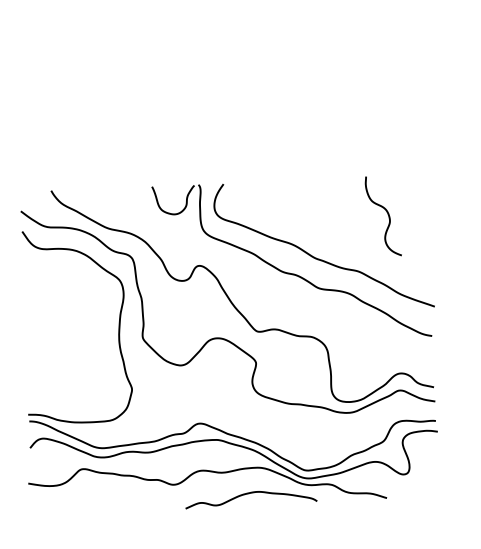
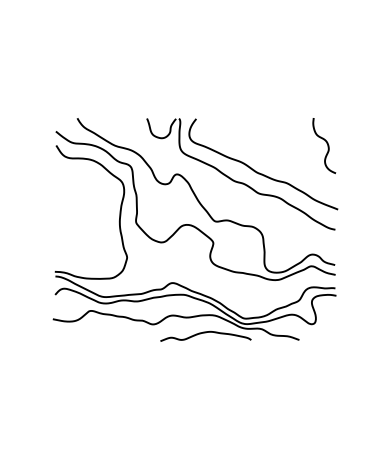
curve: (387, 217) -> (327, 146), moved

